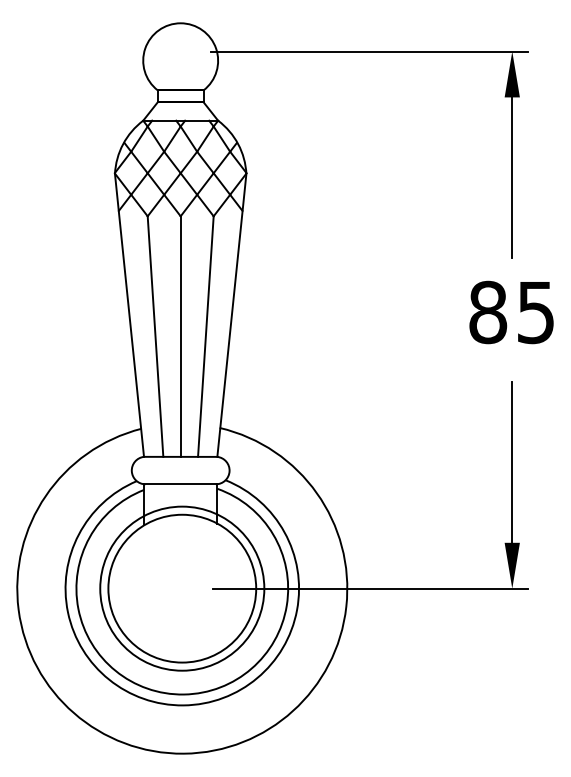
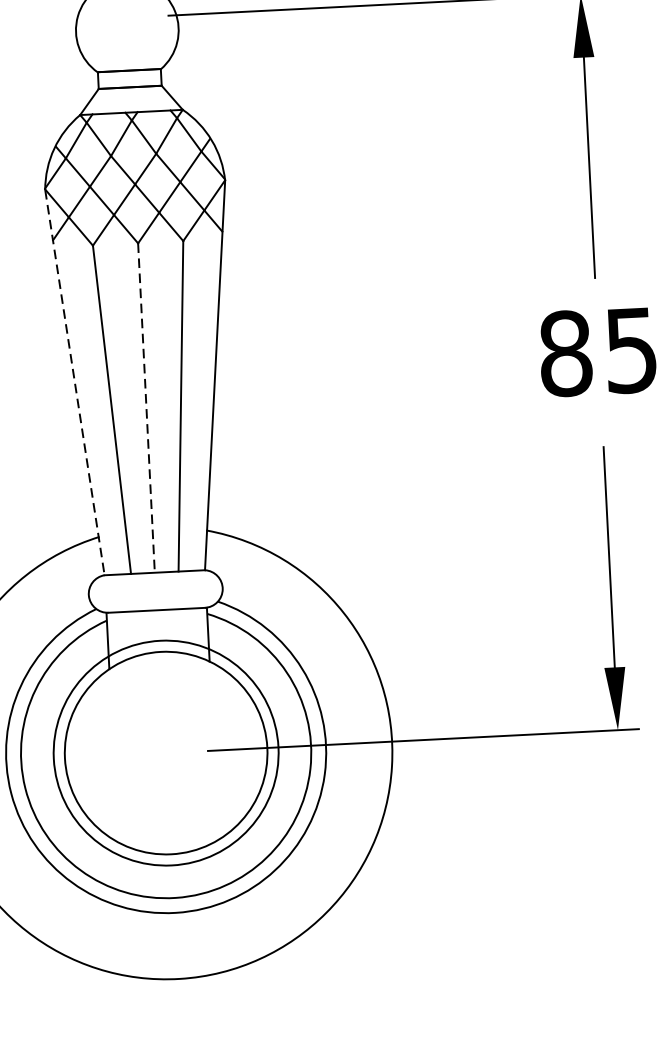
line: (129, 315) -> (74, 382), solid -> dashed
line: (180, 337) -> (146, 409), solid -> dashed

